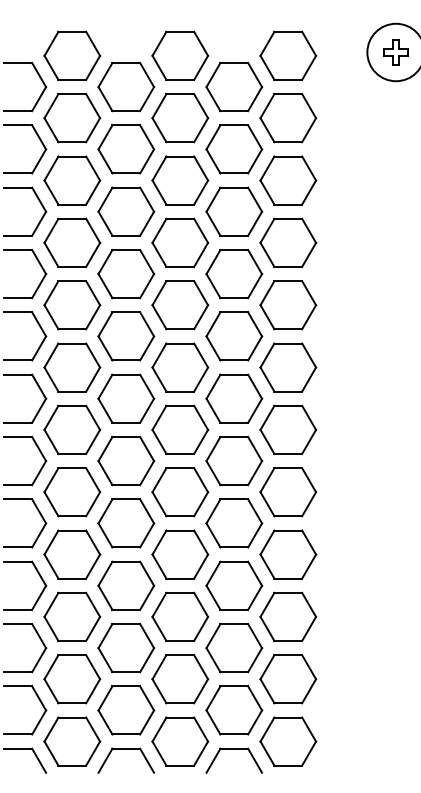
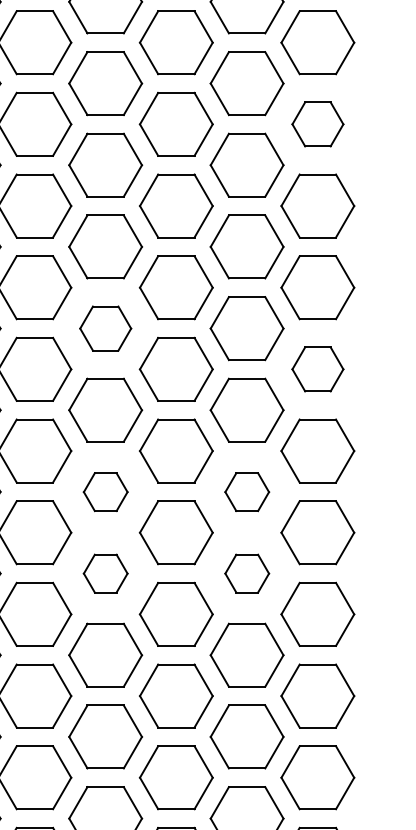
part: (288, 180) -> (318, 124), size x0.7
part: (126, 336) -> (105, 328), size x0.7
part: (288, 367) -> (318, 369), size x0.7
part: (126, 461) -> (105, 492), size x0.6
part: (234, 461) -> (247, 492), size x0.6
part: (126, 523) -> (105, 573), size x0.6
part: (234, 523) -> (247, 573), size x0.6

